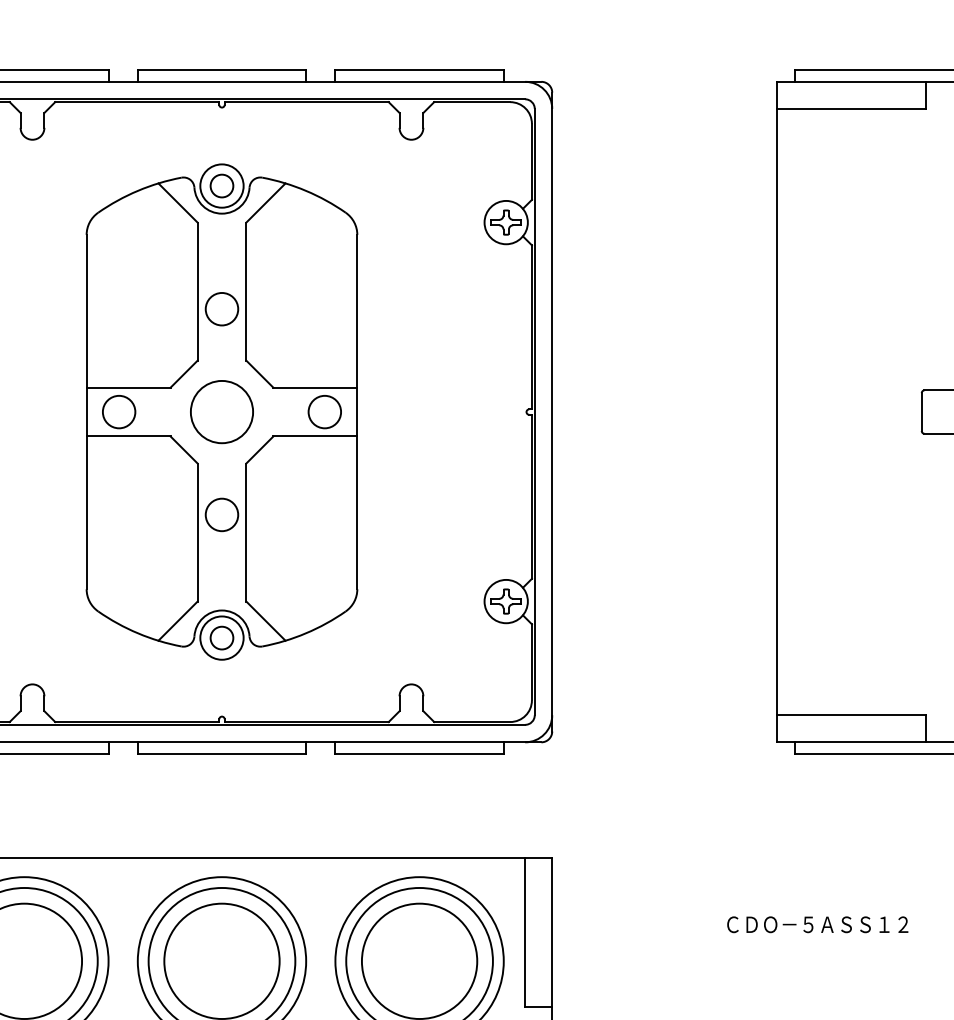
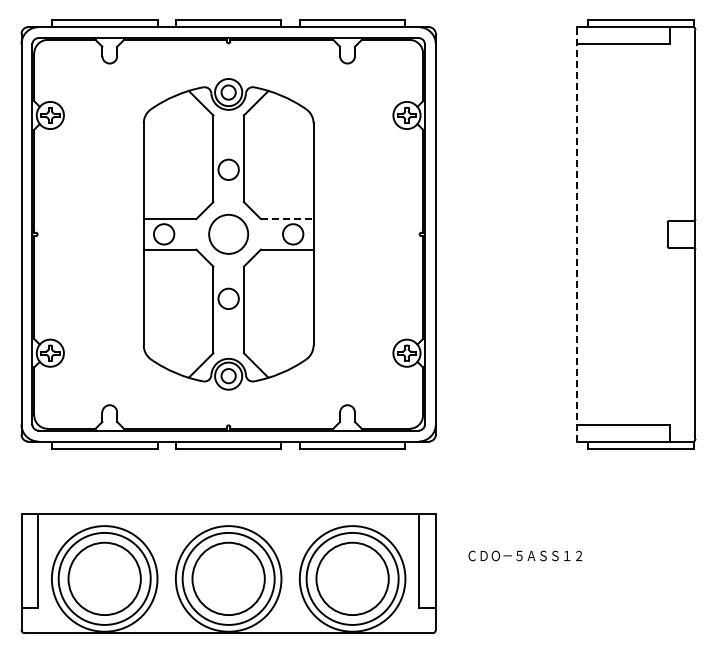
line: (315, 388) -> (287, 219), solid -> dashed
line: (776, 410) -> (576, 233), solid -> dashed
text: (817, 924) -> (525, 555), moved

